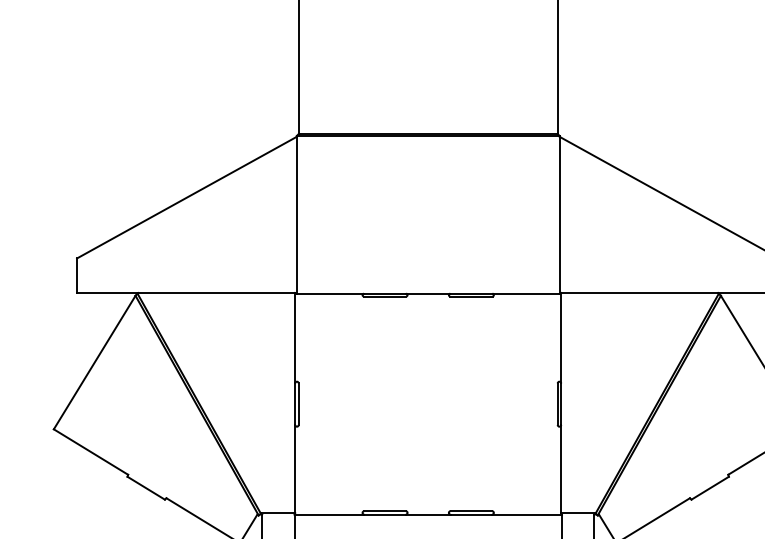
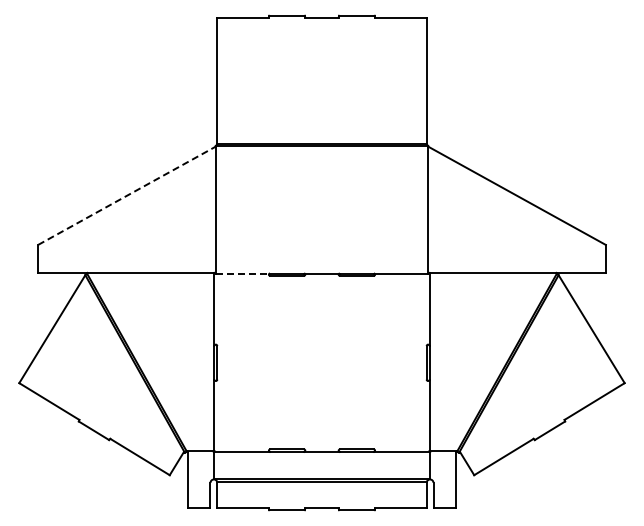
line: (187, 197) -> (127, 195), solid -> dashed
line: (331, 293) -> (243, 273), solid -> dashed

